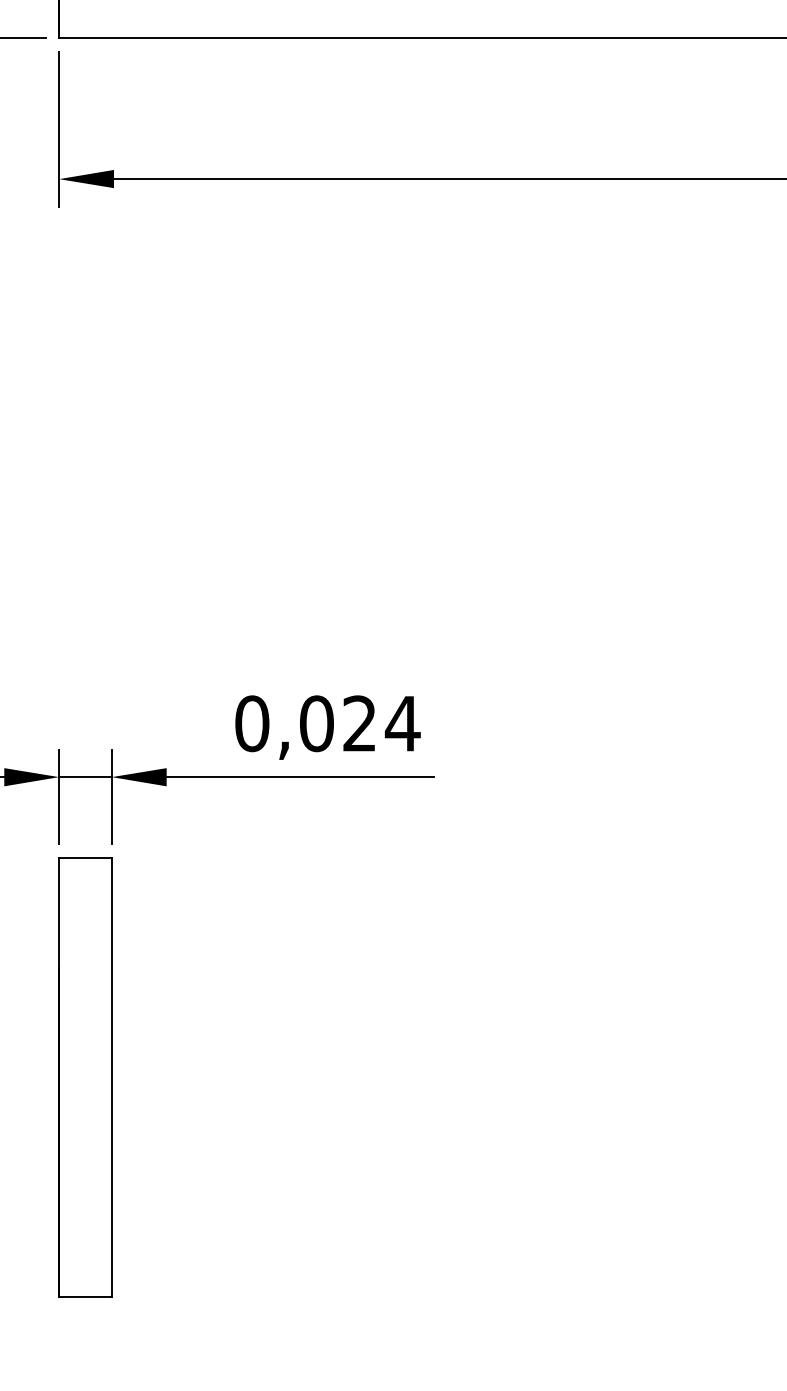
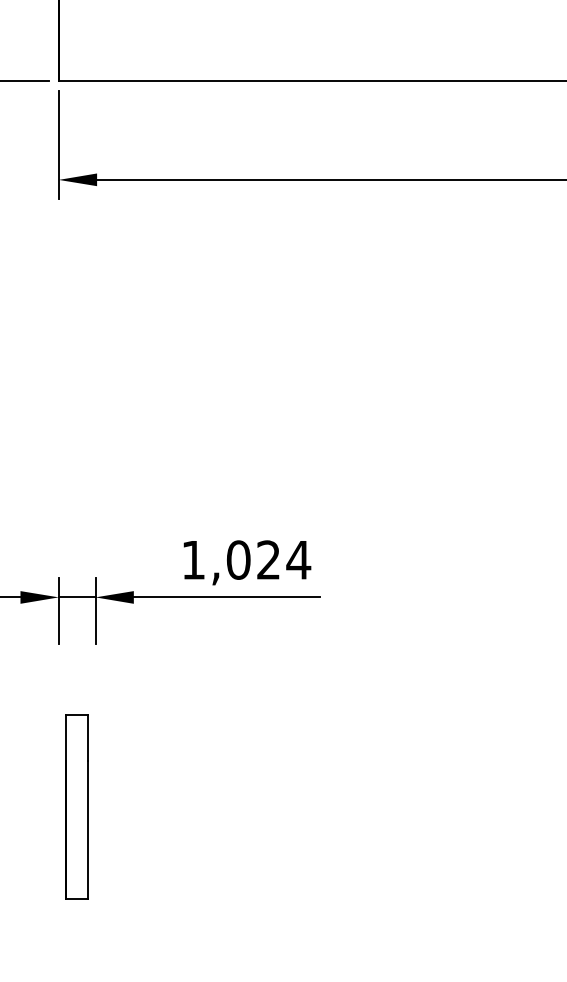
text: (252, 722) -> (193, 559), 0,024 -> 1,024
part: (85, 1076) -> (77, 806), size x0.6

